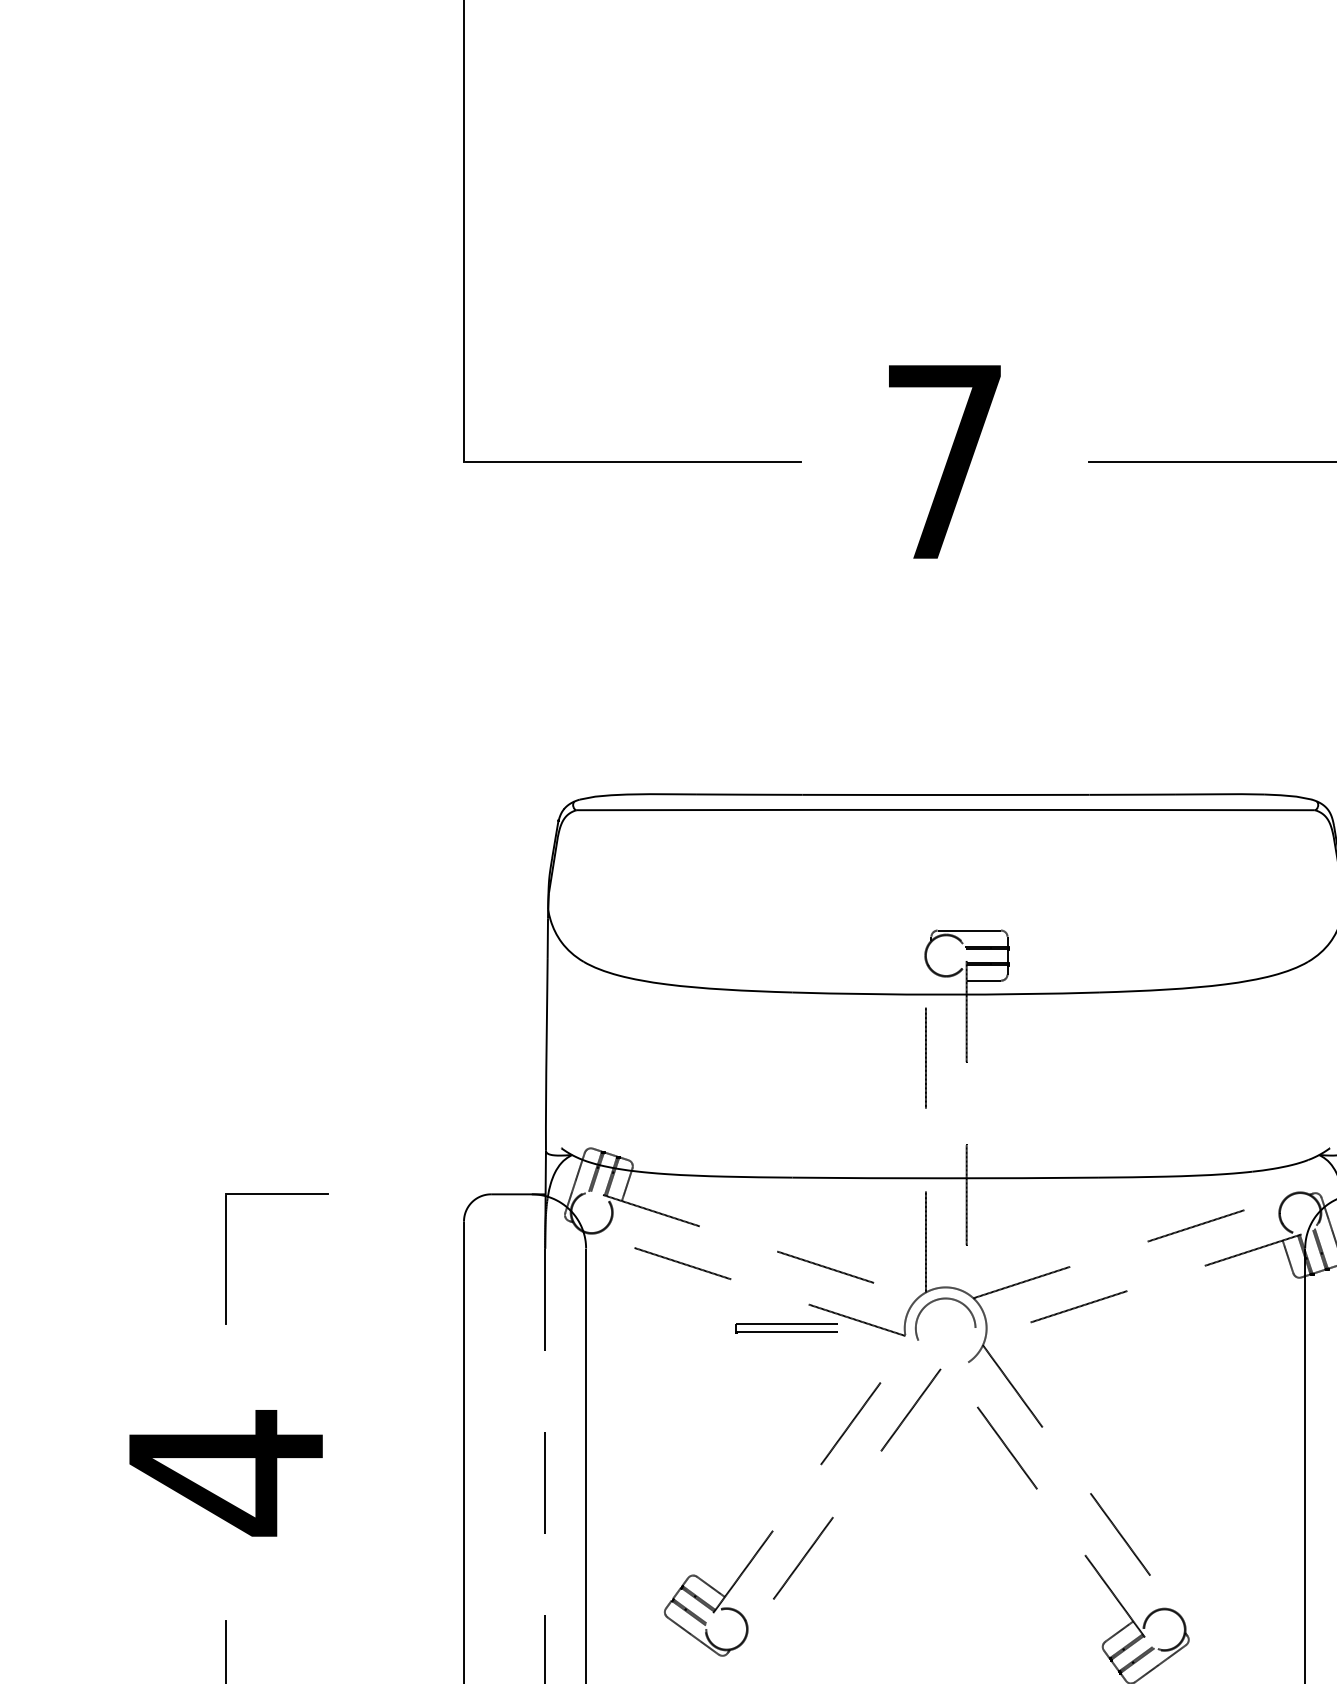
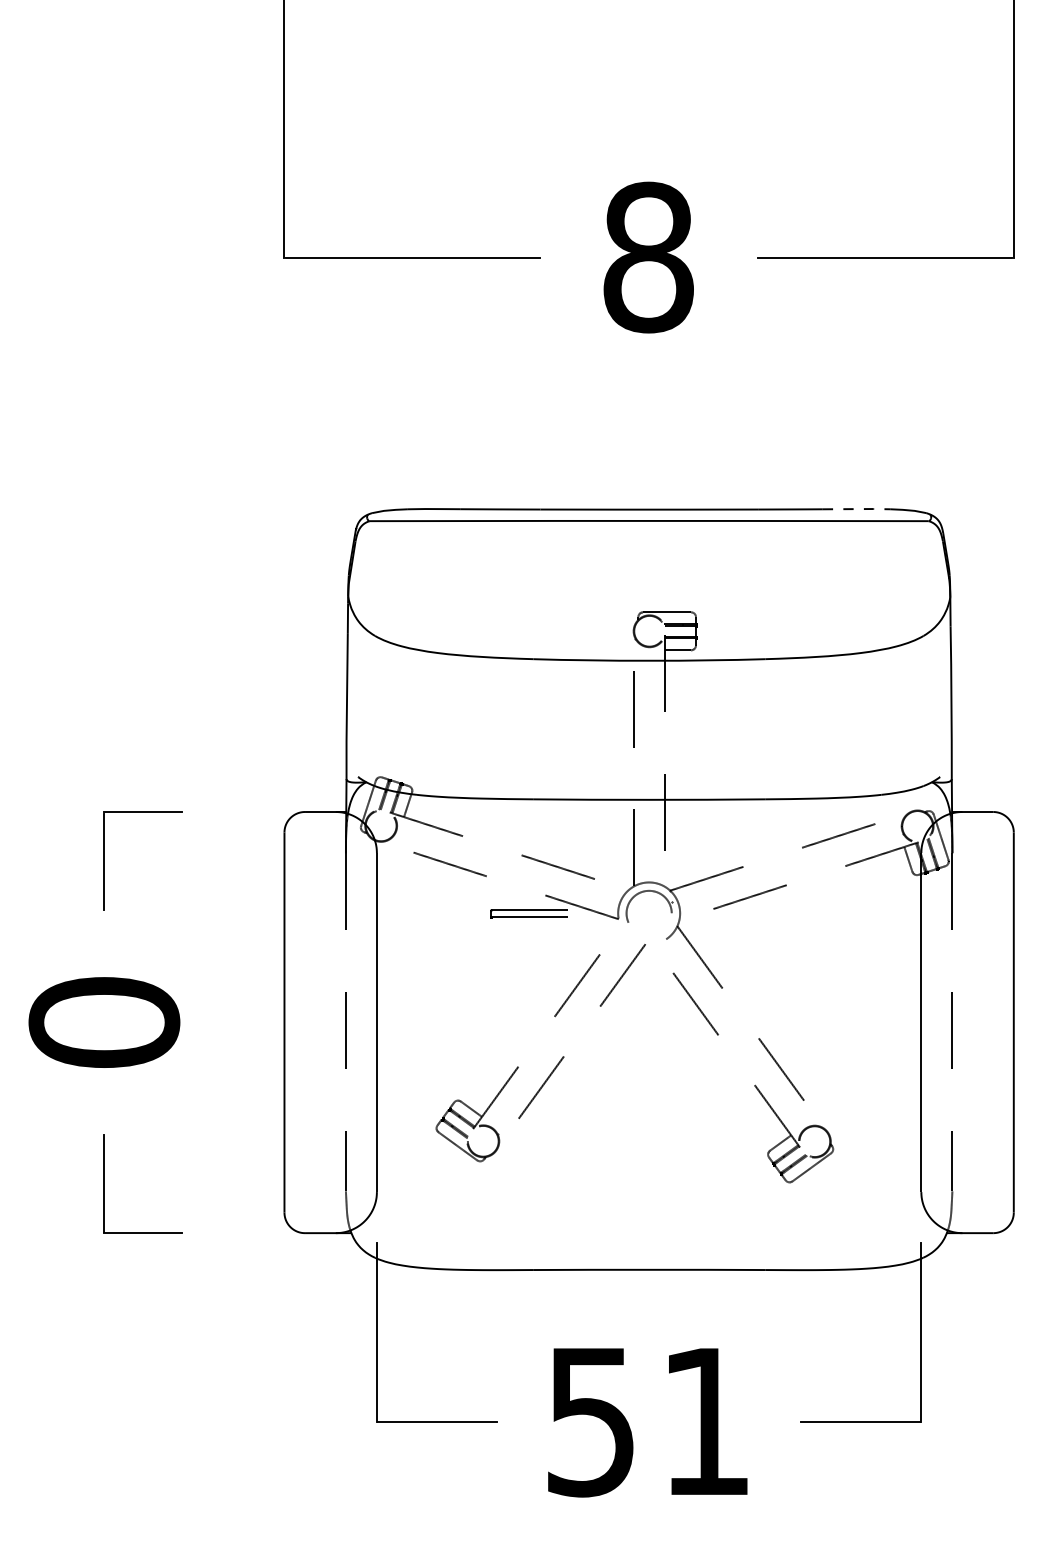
text: (944, 461) -> (648, 257), 7 -> 8
line: (1219, 794) -> (856, 509), solid -> dashed
text: (226, 1473) -> (104, 1023), 4 -> 0

